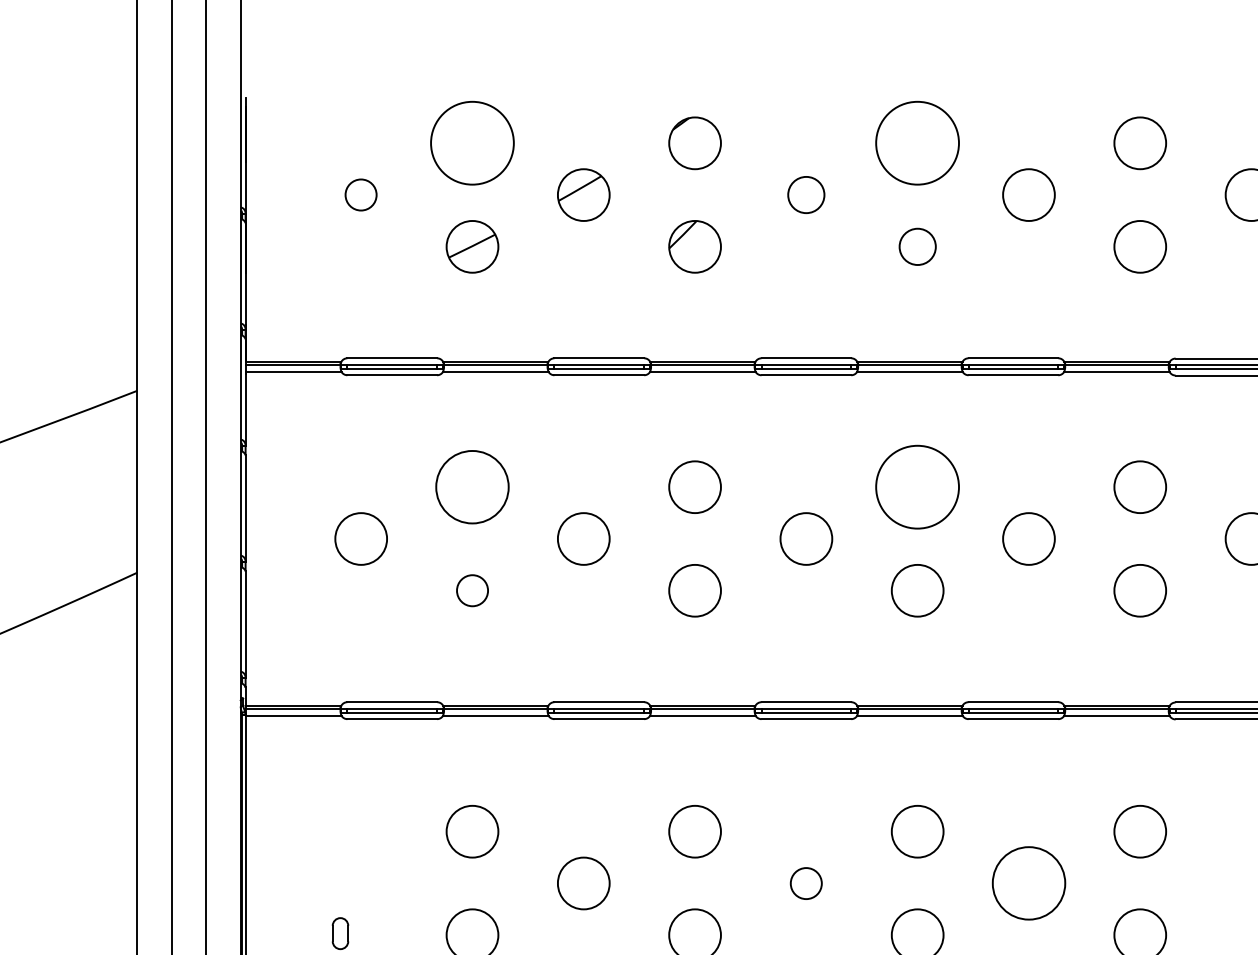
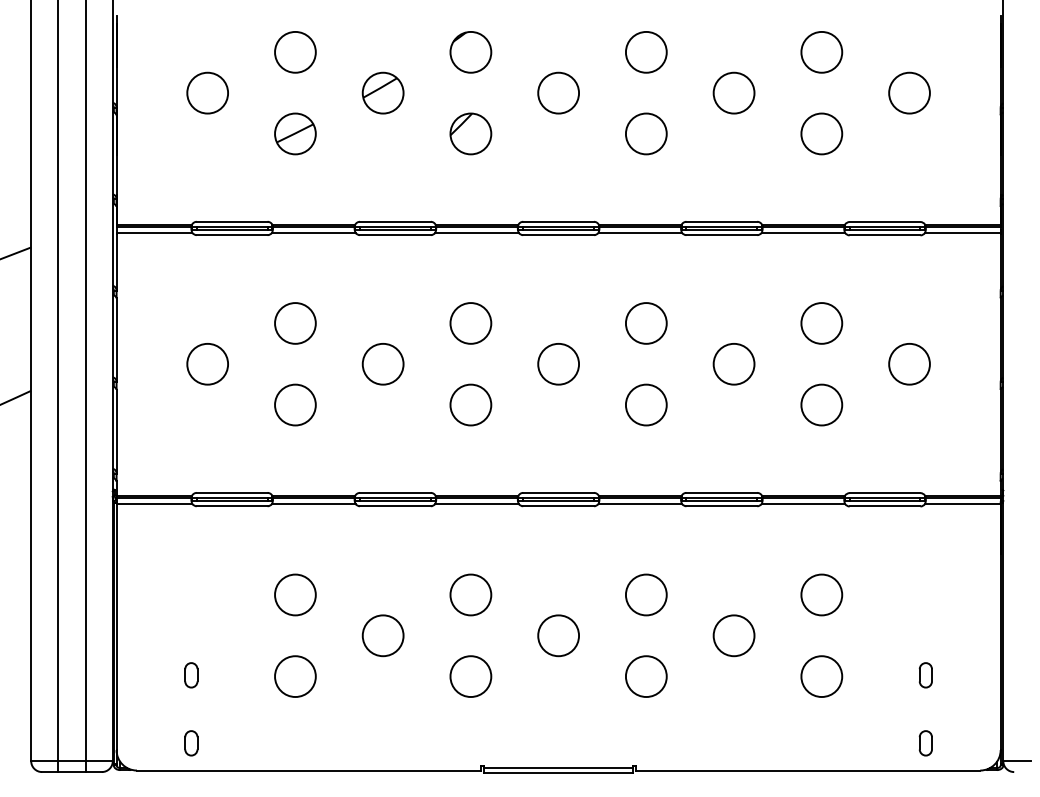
circle: (472, 143) -> (295, 52), size x0.62
circle: (917, 143) -> (646, 52), size x0.62
circle: (360, 194) -> (207, 92), size x1.67
circle: (806, 194) -> (558, 92), size x1.43
circle: (917, 246) -> (646, 133), size x1.43
circle: (472, 487) -> (295, 323), size x0.71
circle: (917, 487) -> (646, 323), size x0.62
circle: (472, 590) -> (295, 404), size x1.67
circle: (806, 883) -> (558, 635), size x1.67
circle: (1028, 883) -> (733, 635), size x0.71

